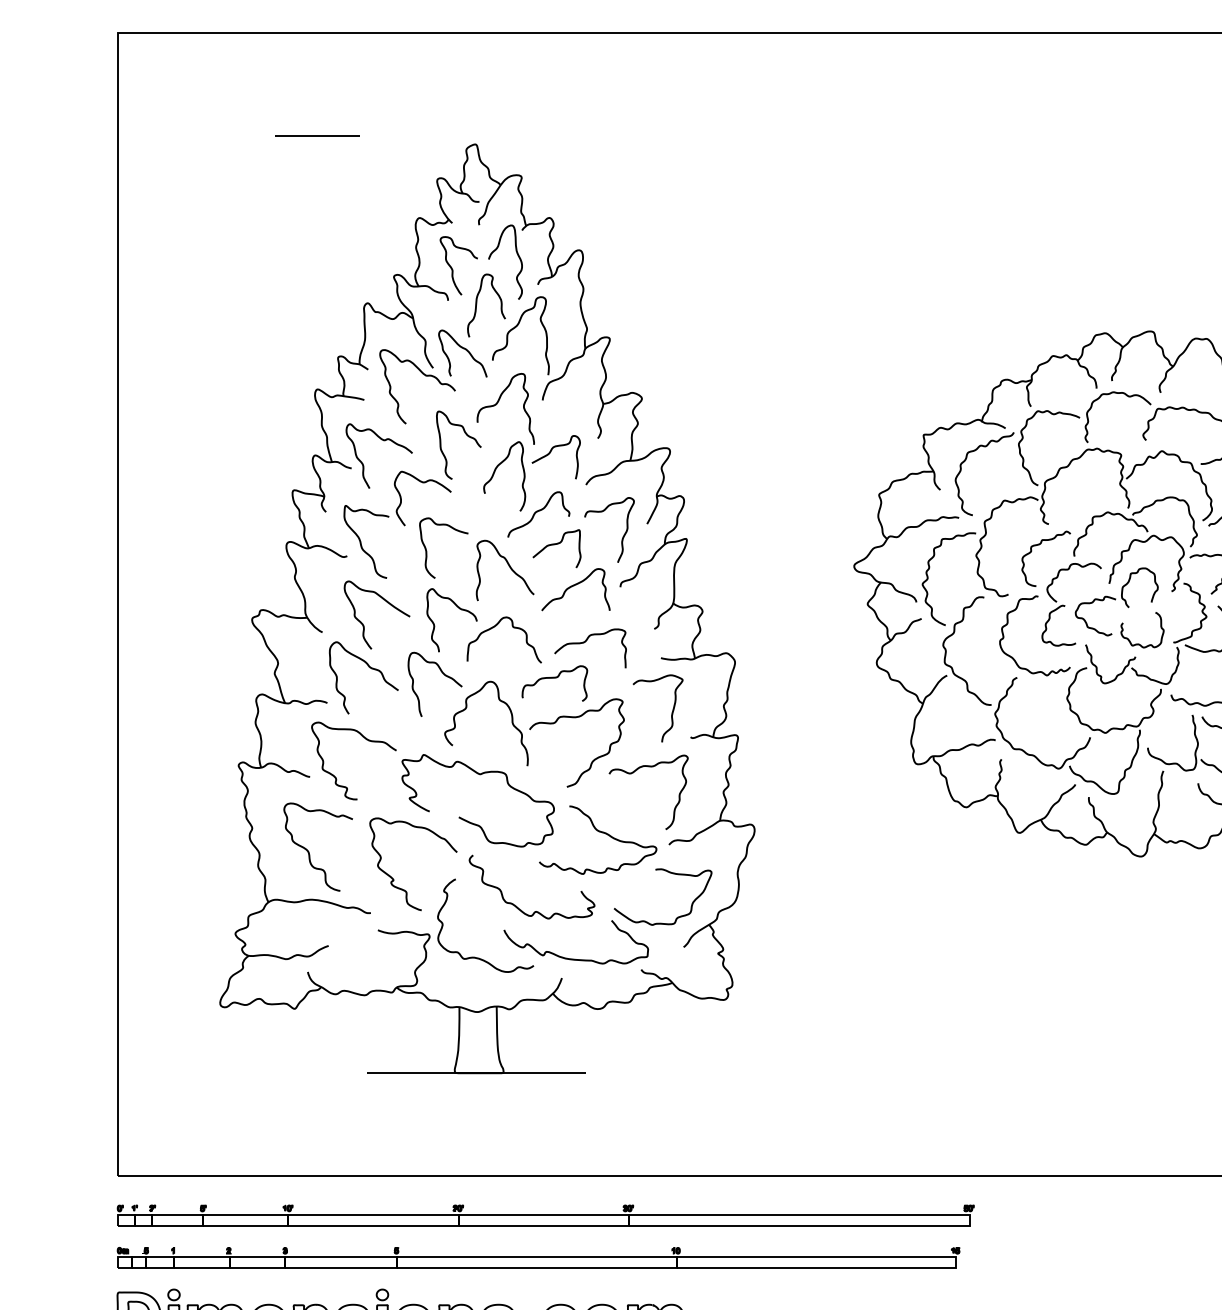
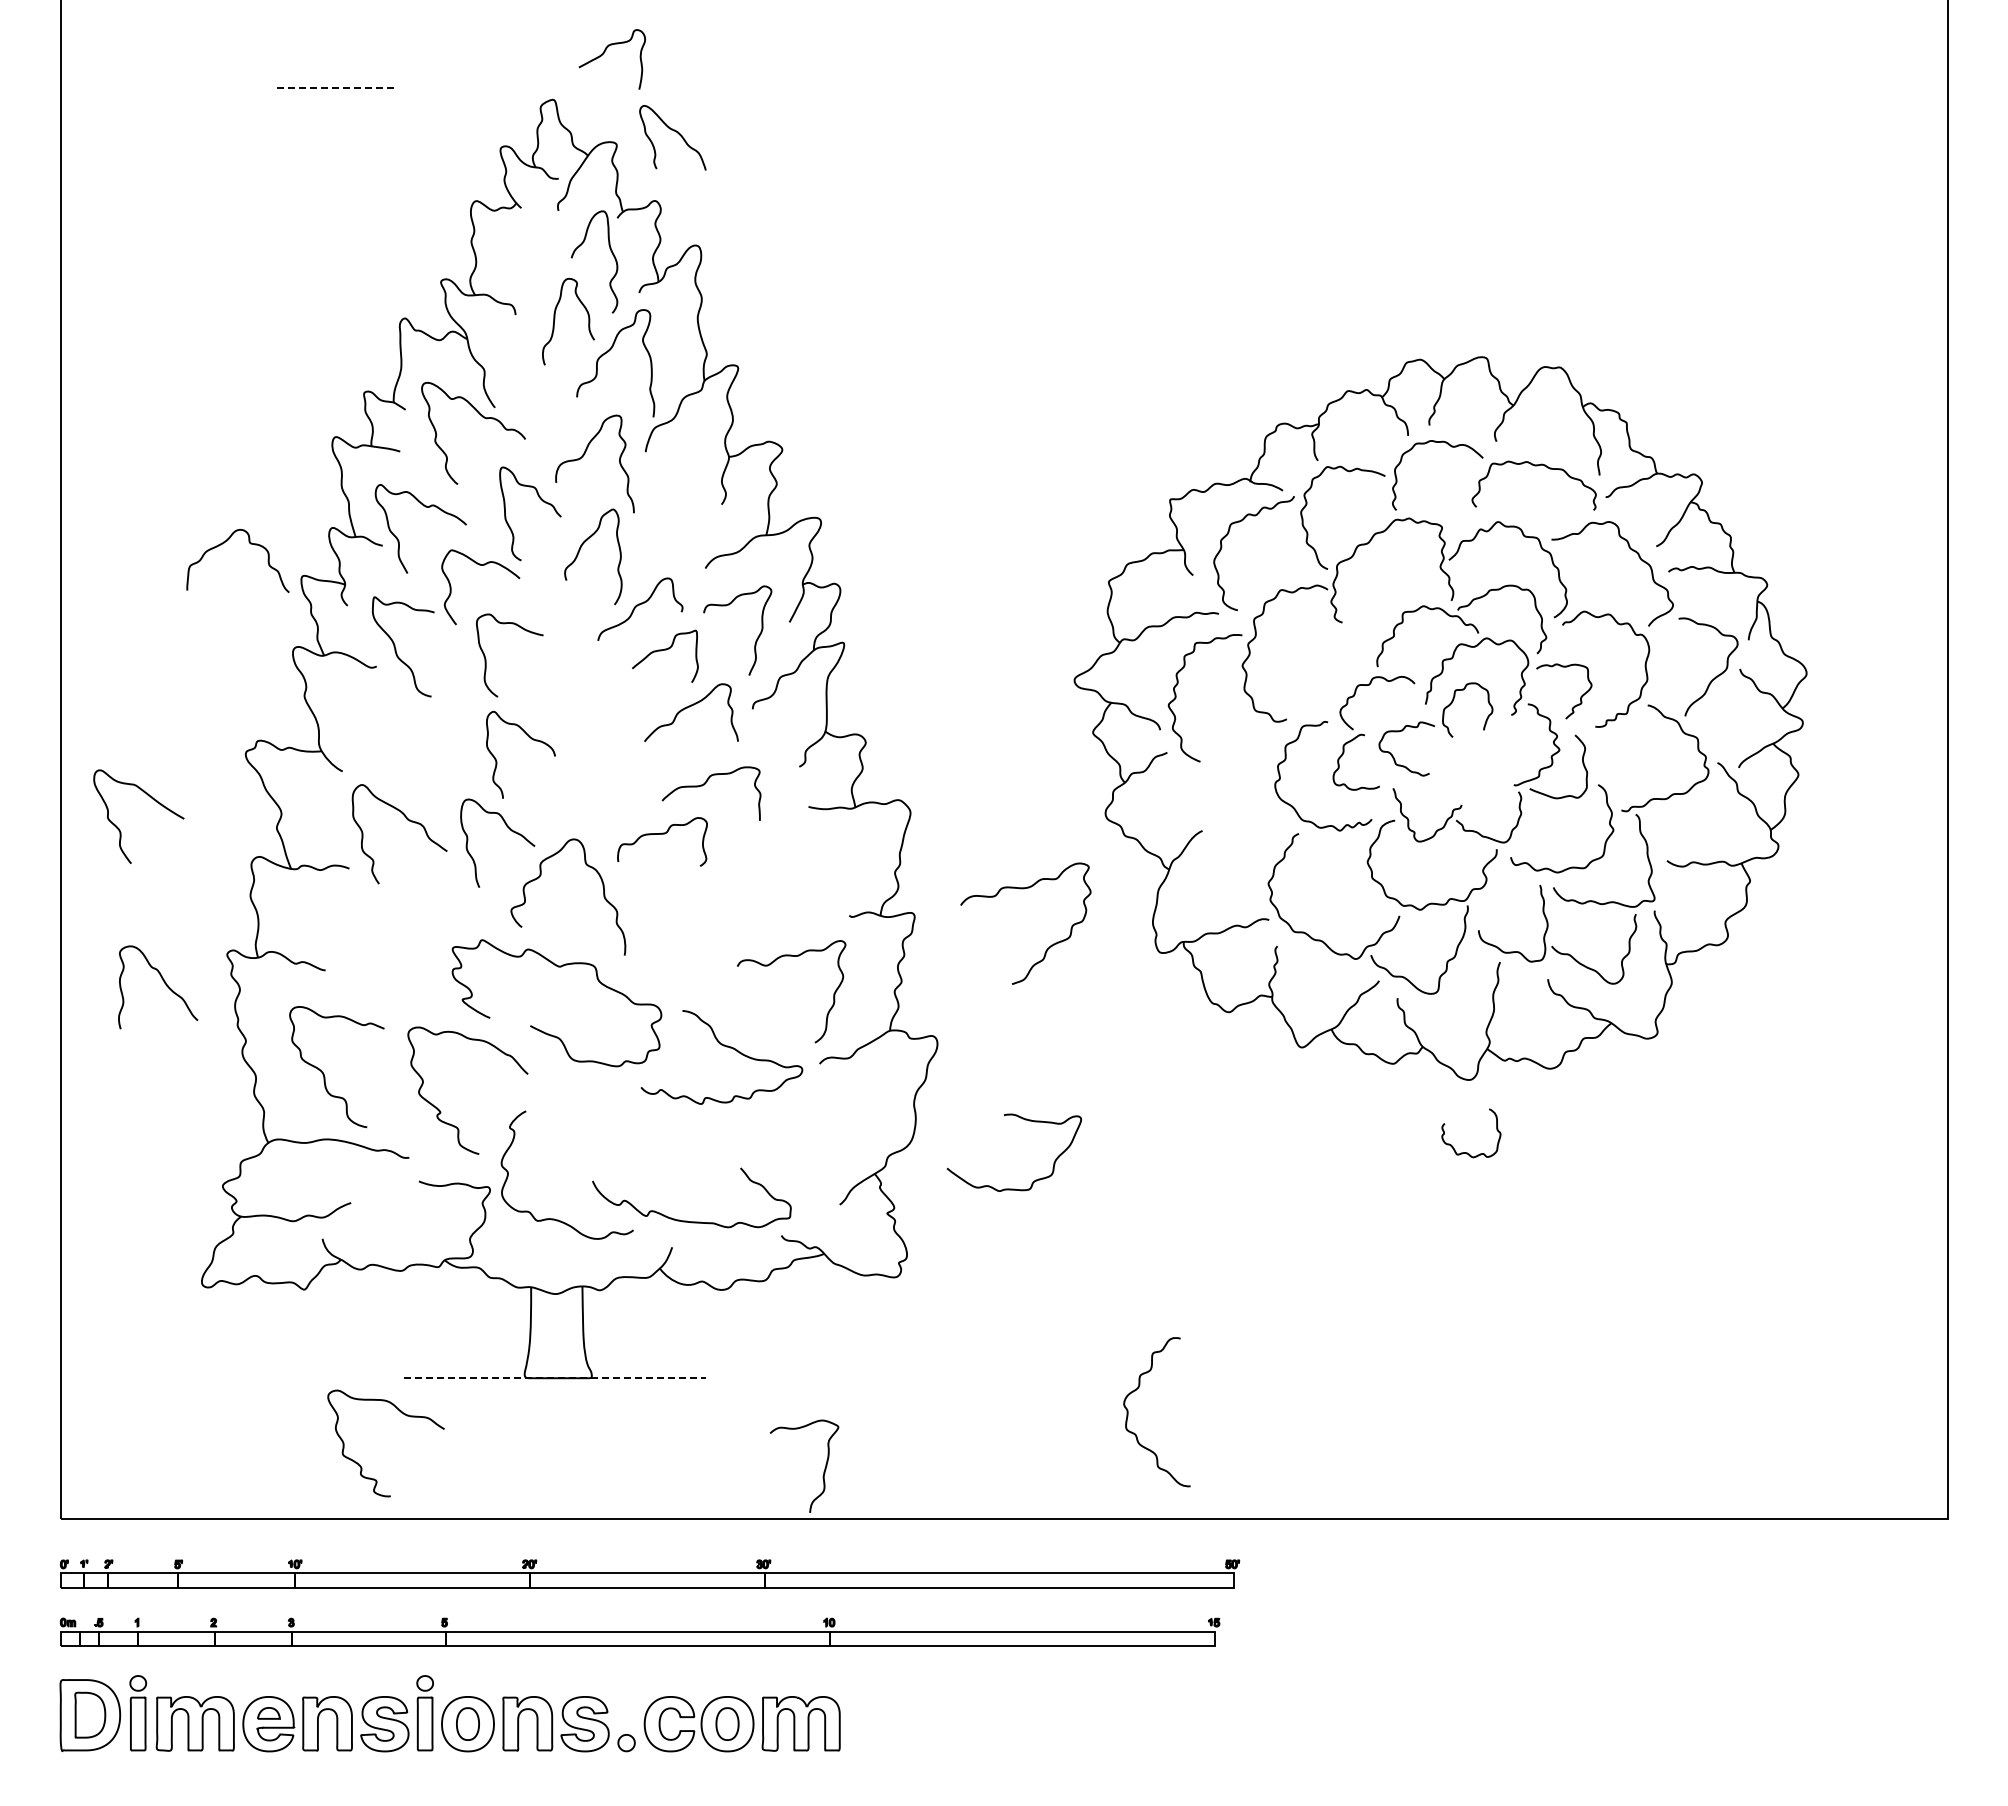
line: (317, 135) -> (335, 87), solid -> dashed
curve: (452, 268) -> (521, 270), removed
curve: (464, 349) -> (675, 132), moved
curve: (550, 452) -> (604, 53), moved
curve: (1039, 545) -> (1329, 651), removed
curve: (509, 567) -> (164, 983), moved
curve: (387, 602) -> (152, 799), moved
curve: (513, 628) -> (250, 544), moved
curve: (1139, 644) -> (1467, 1152), moved
curve: (946, 651) -> (1128, 1412), moved
curve: (671, 712) -> (823, 1471), moved
curve: (594, 759) -> (1049, 946), moved
curve: (336, 777) -> (361, 1465), moved
curve: (671, 873) -> (1025, 1120), moved
curve: (517, 906) -> (610, 1148), removed
line: (476, 1073) -> (554, 1378), solid -> dashed

